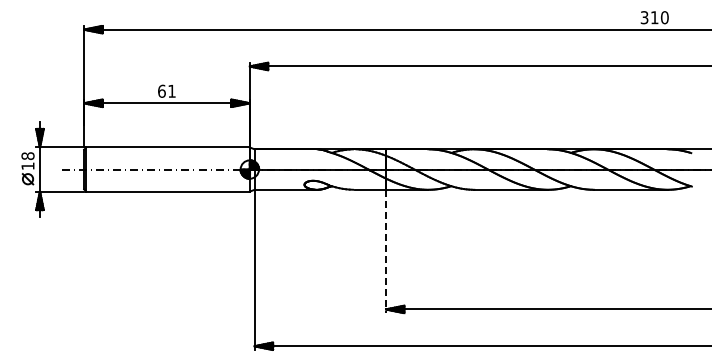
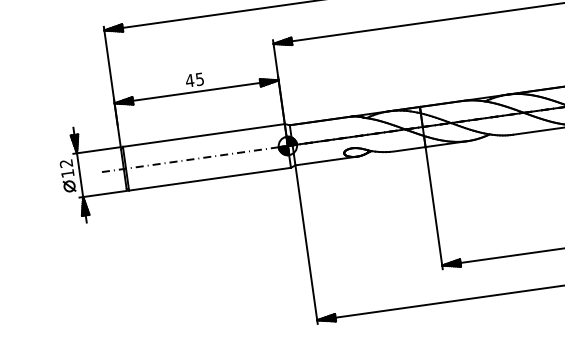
text: (166, 90) -> (194, 79), 61 -> 45
text: (27, 155) -> (65, 162), 18 -> 12
line: (386, 251) -> (434, 208), dashed -> solid

